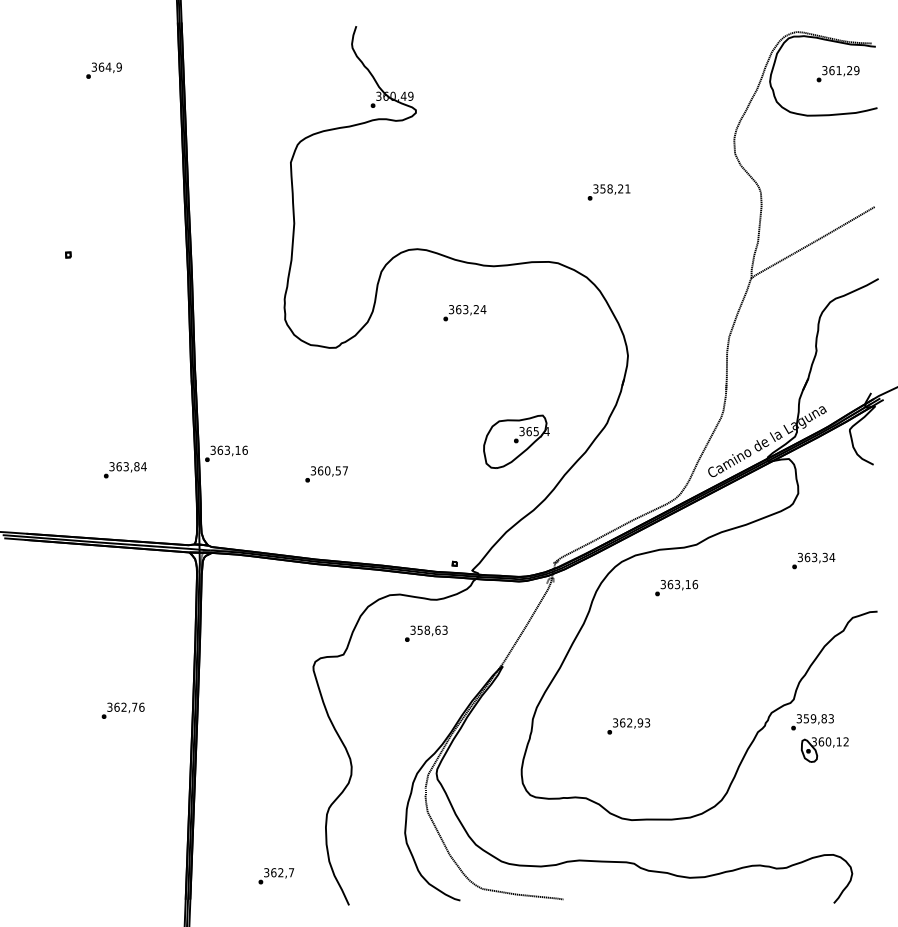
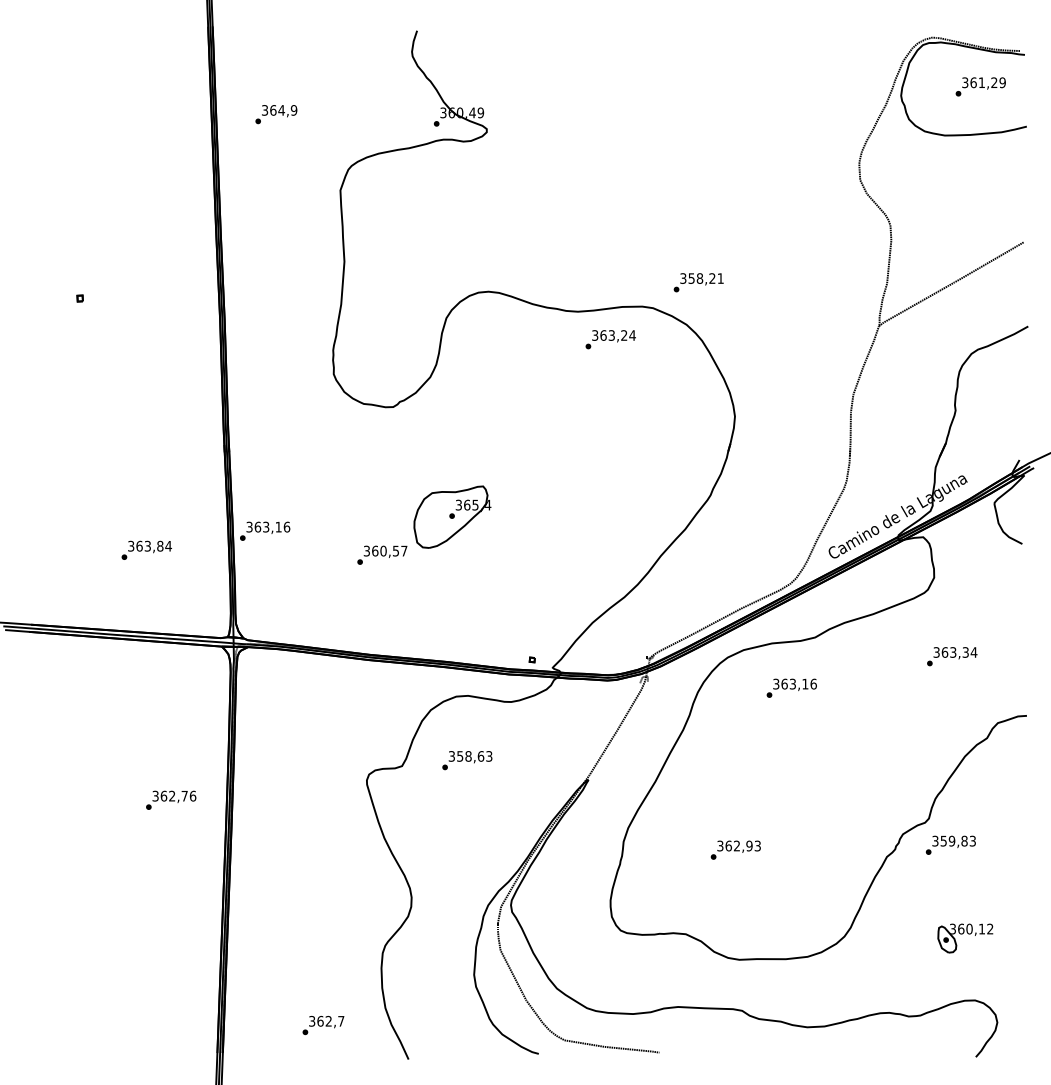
text: (103, 70) -> (275, 114), moved
text: (608, 192) -> (698, 282), moved
text: (464, 313) -> (610, 340), moved
part: (516, 441) -> (452, 516), moved
text: (426, 633) -> (467, 760), moved
text: (122, 710) -> (170, 799), moved
part: (824, 749) -> (964, 937), moved

